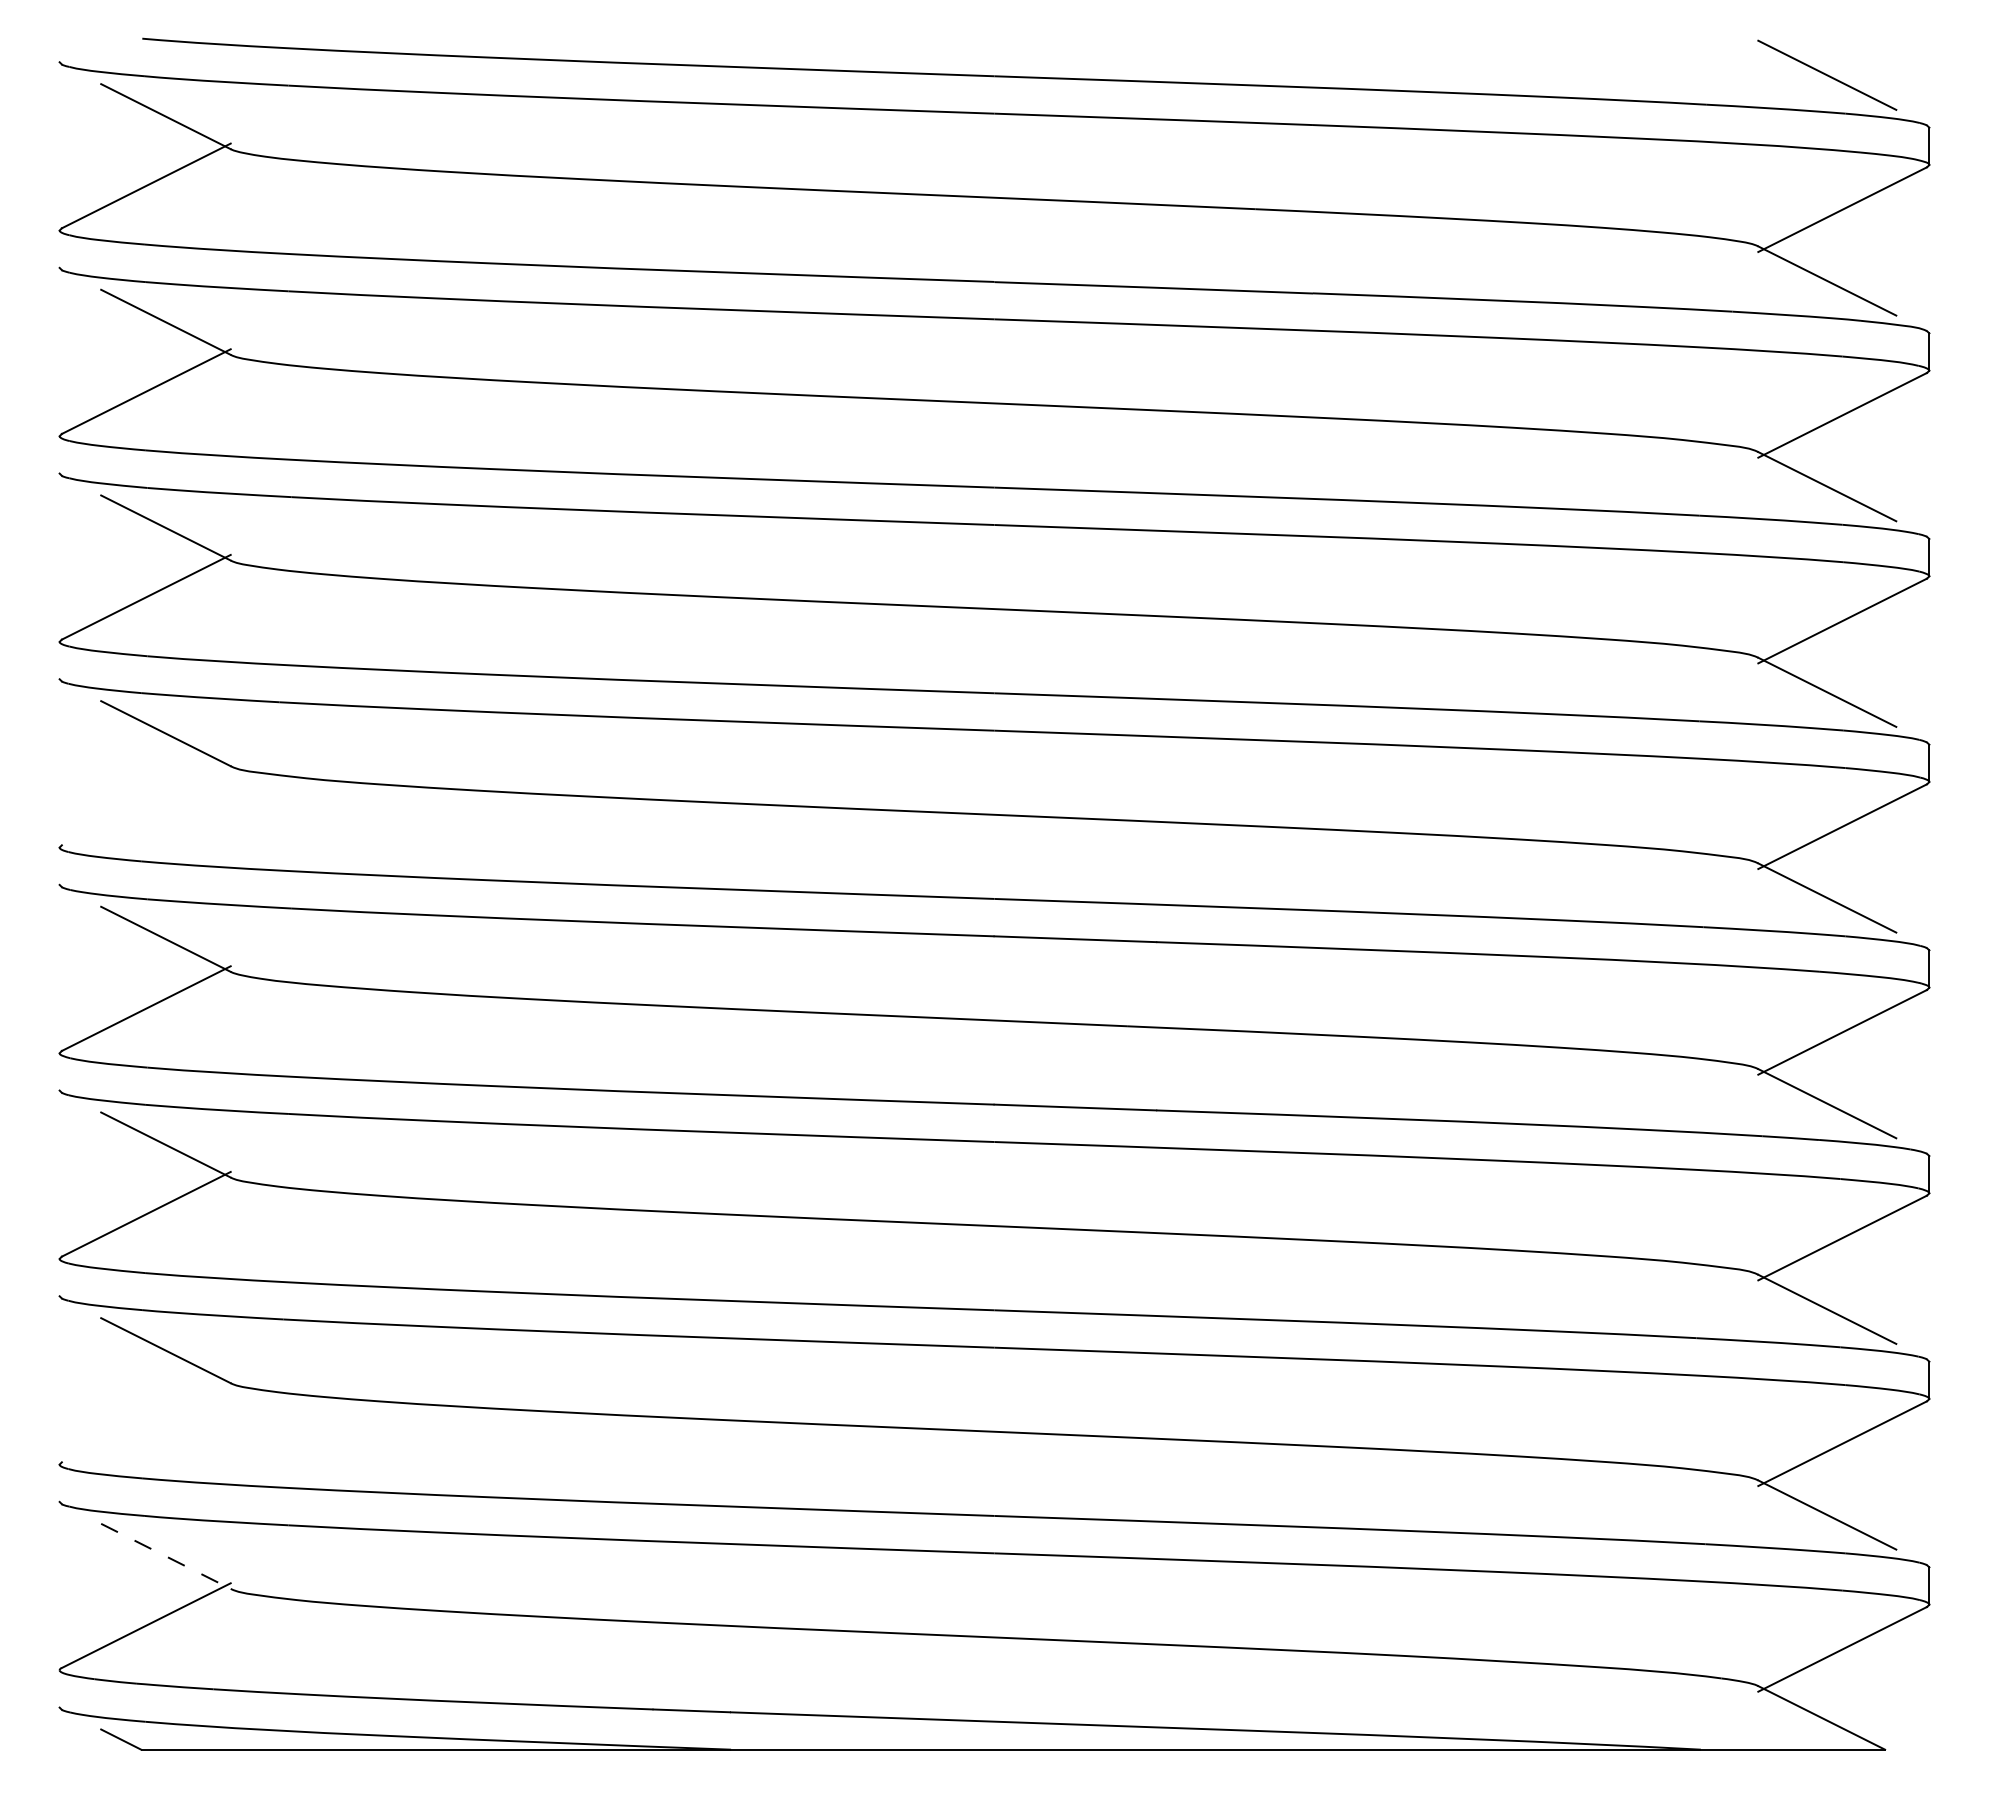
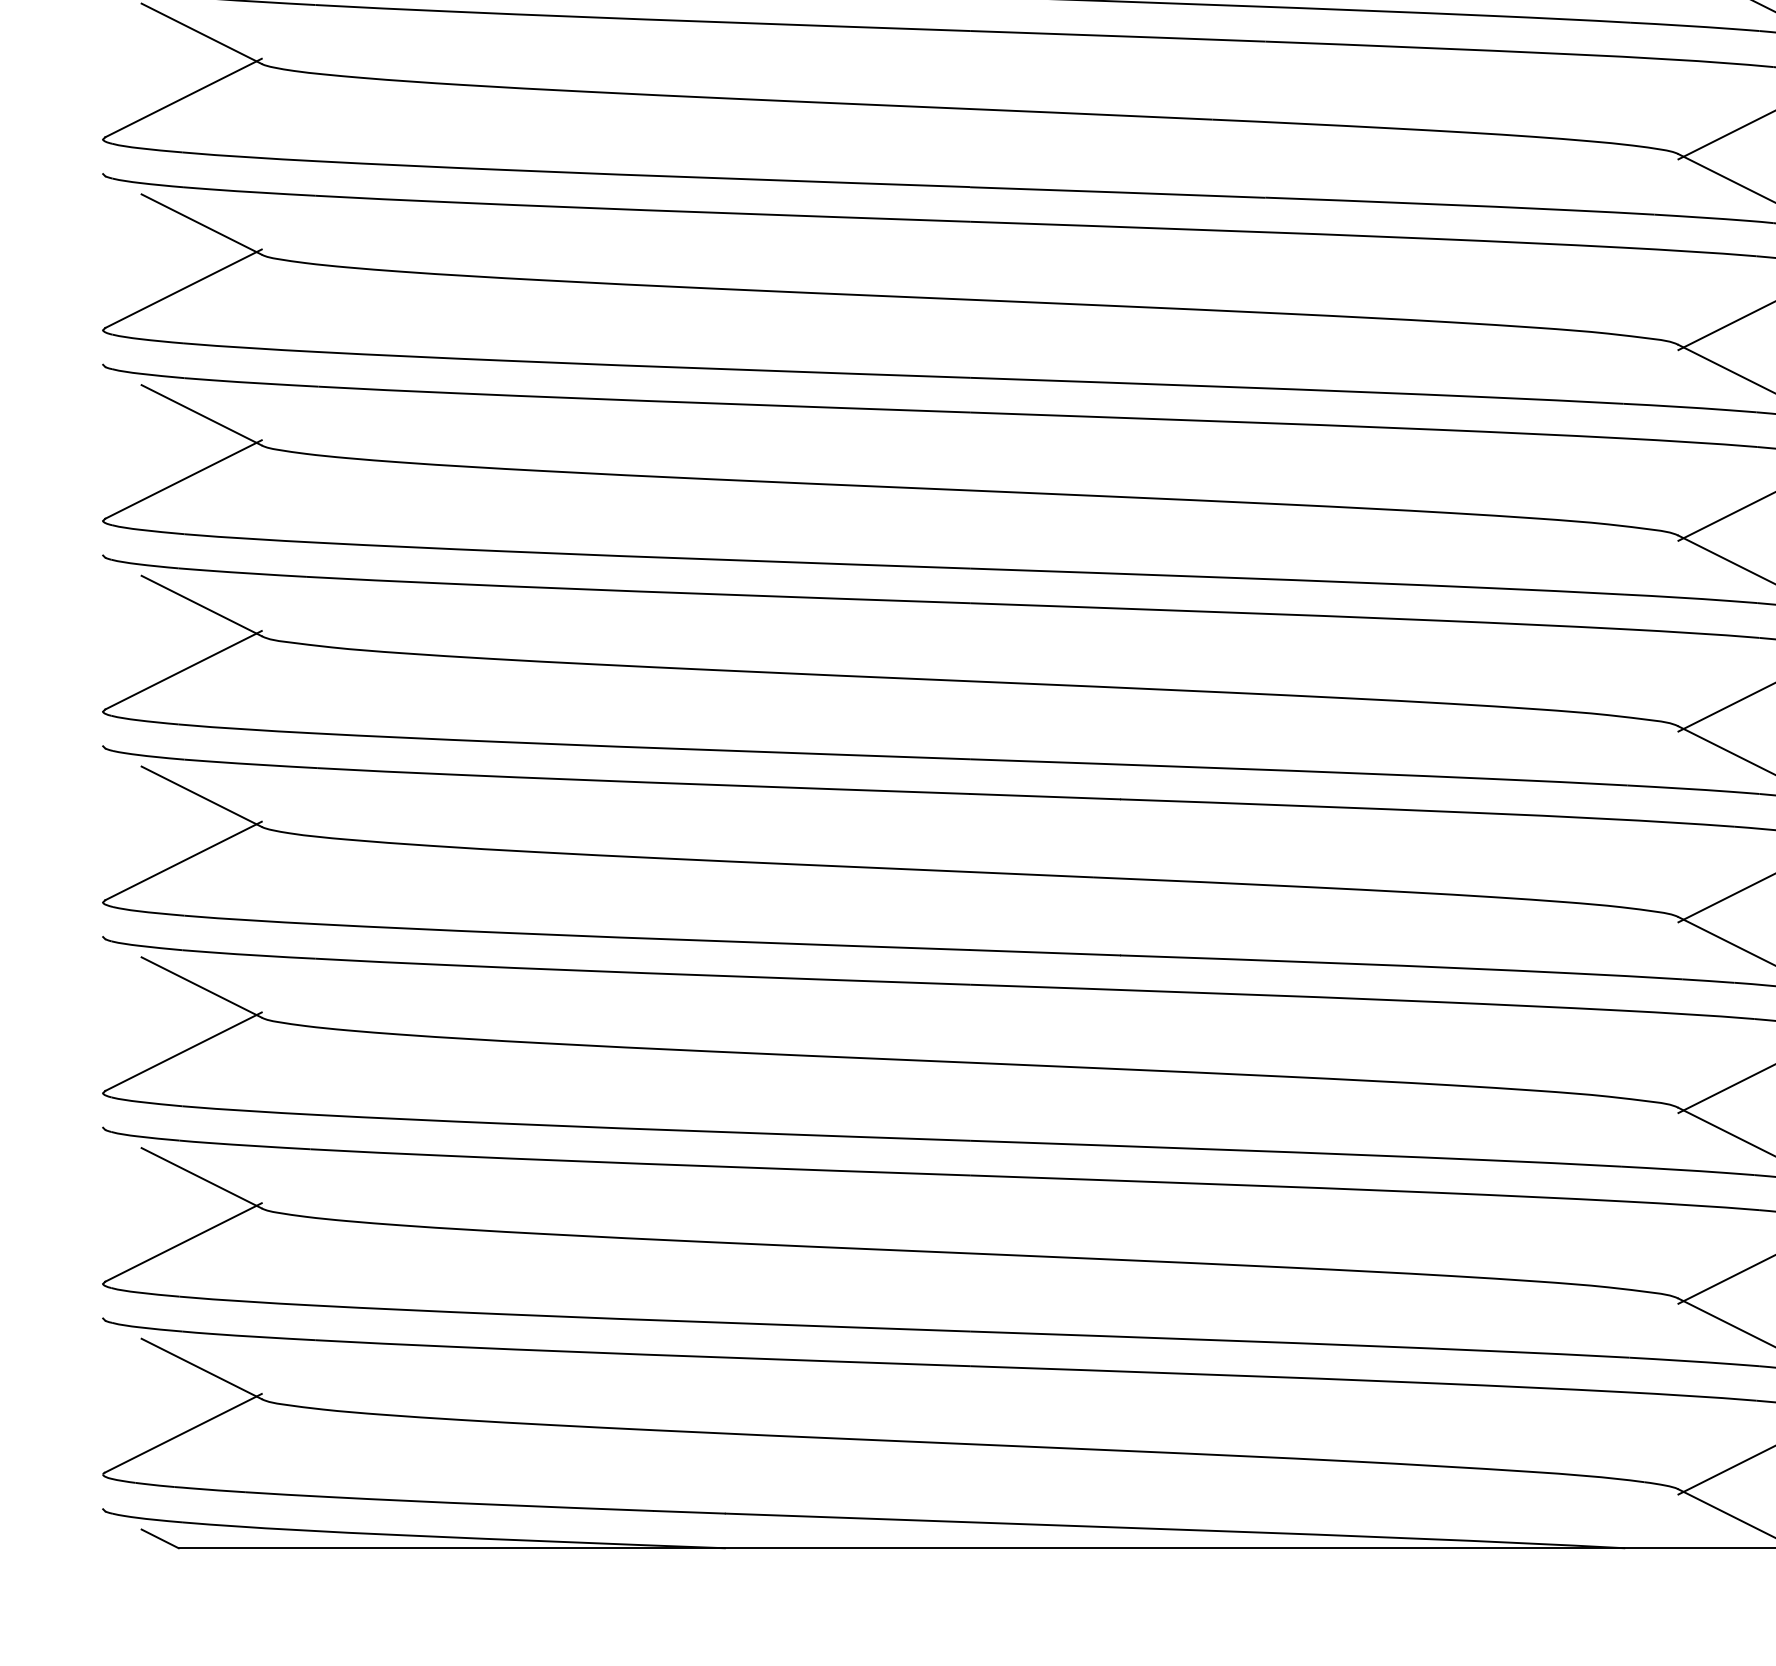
line: (145, 802) -> (182, 669), added
line: (145, 1419) -> (182, 1242), added
line: (166, 1556) -> (202, 1369), dashed -> solid

